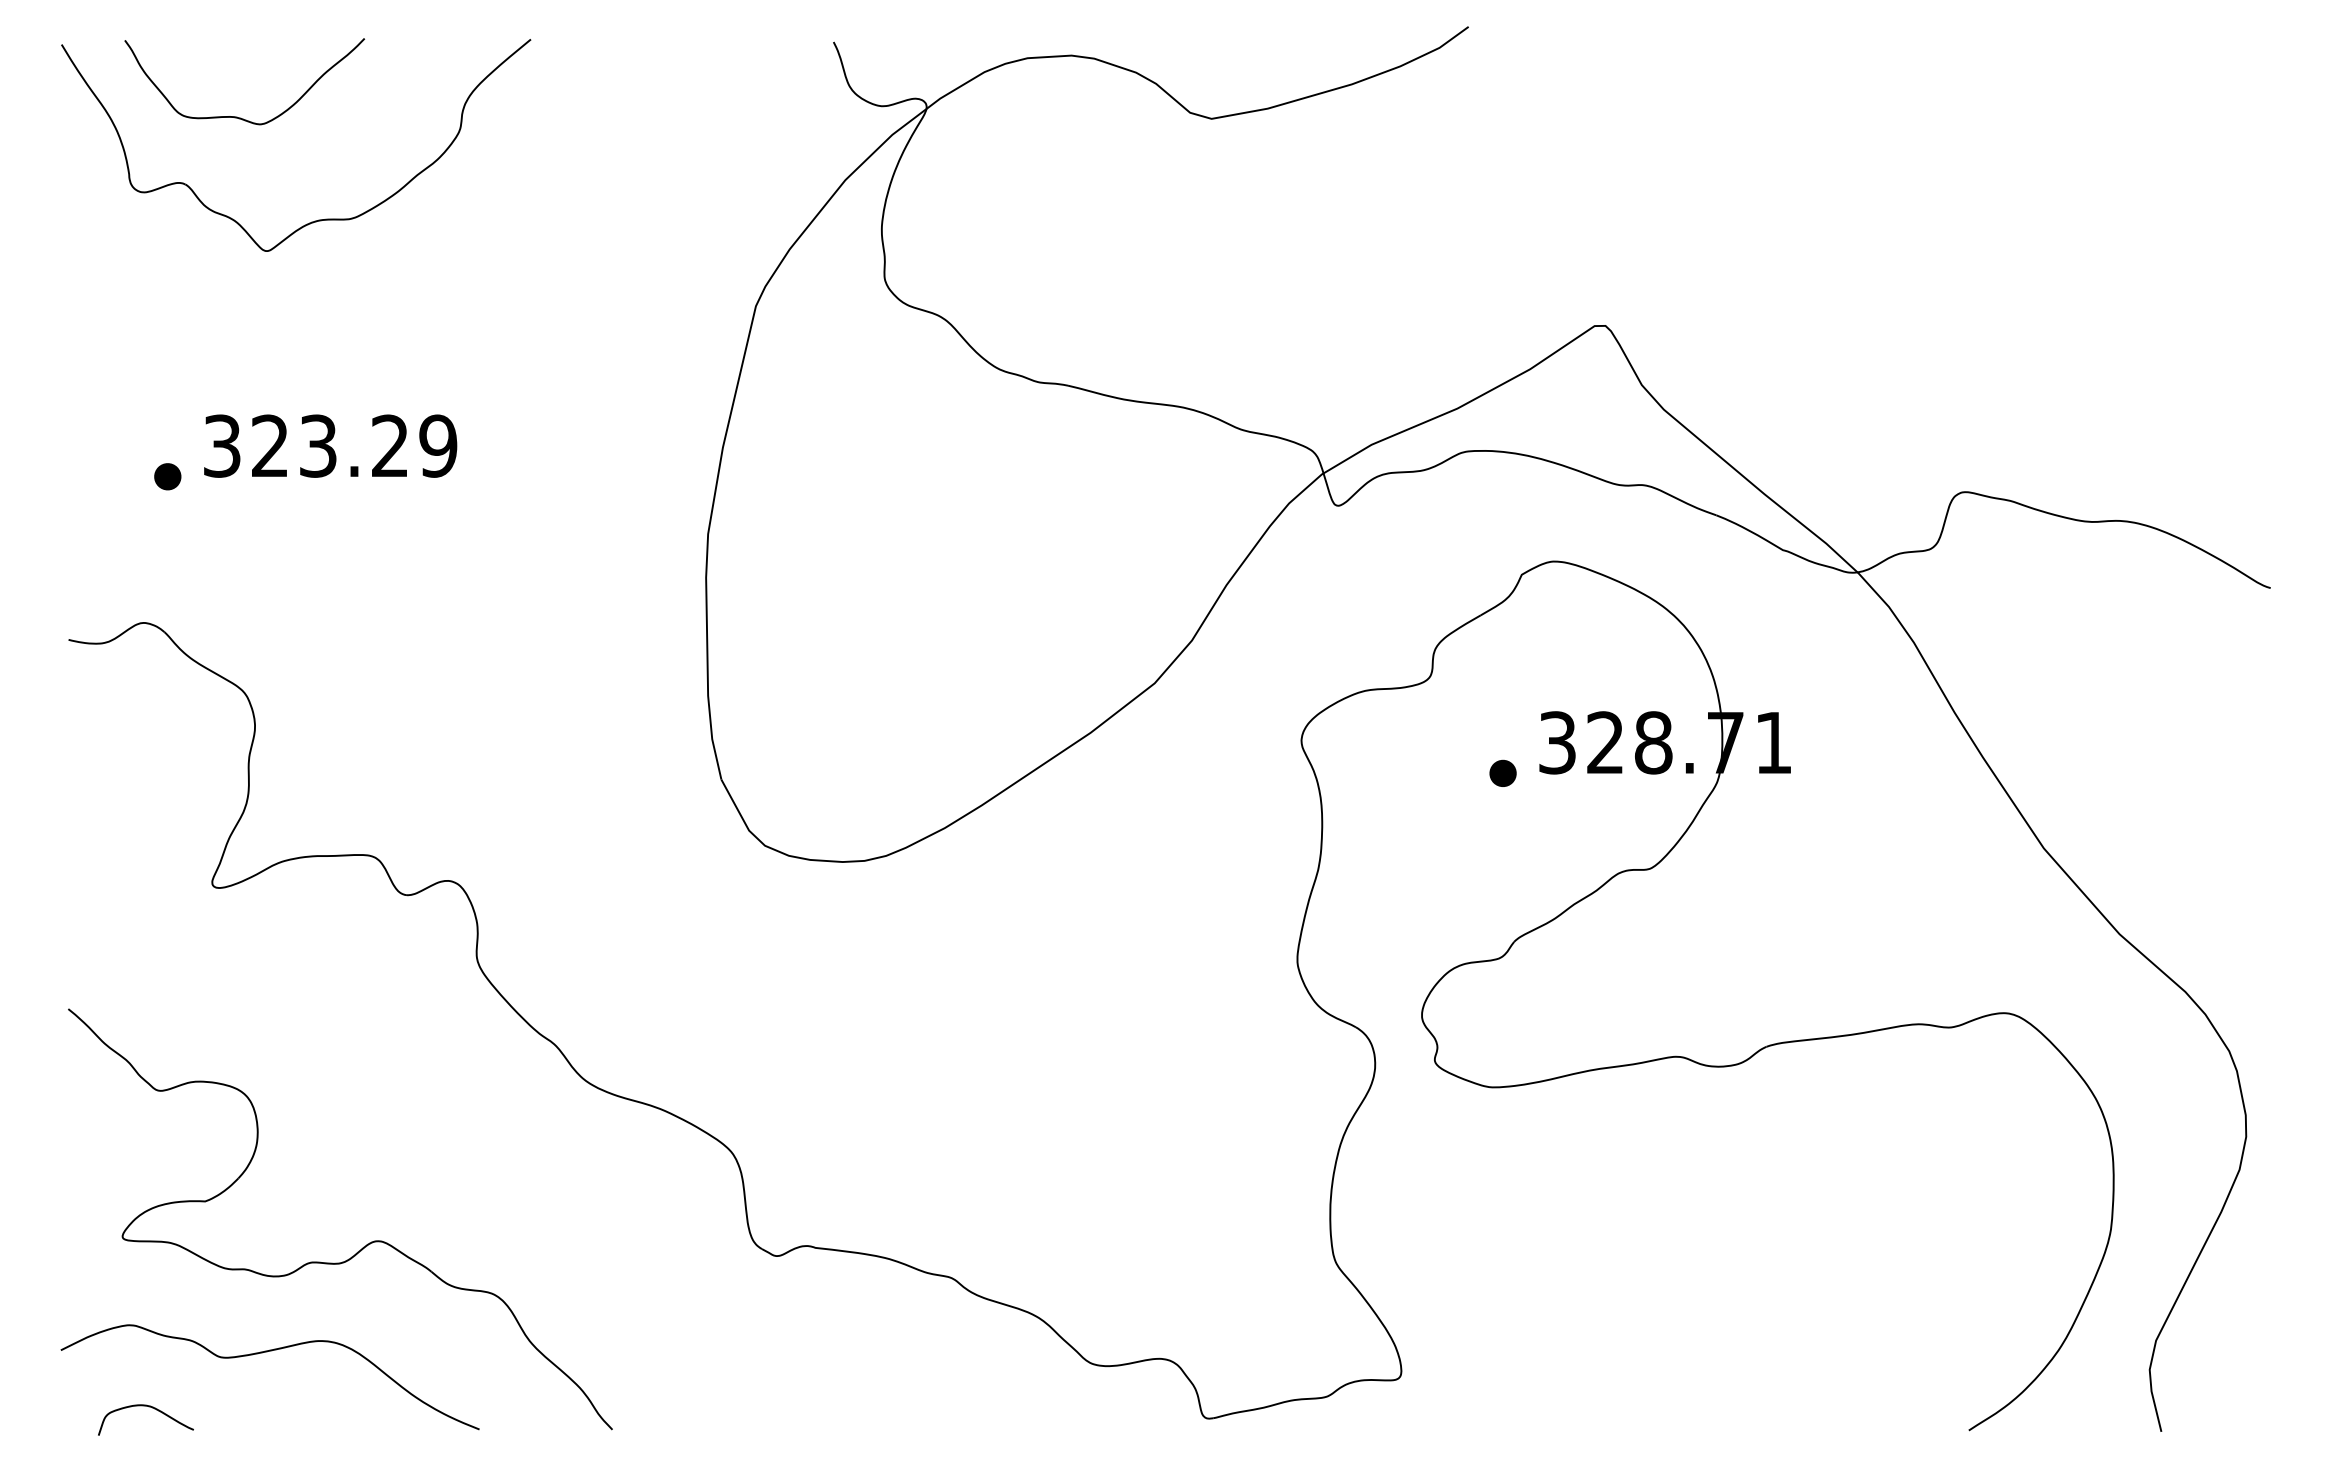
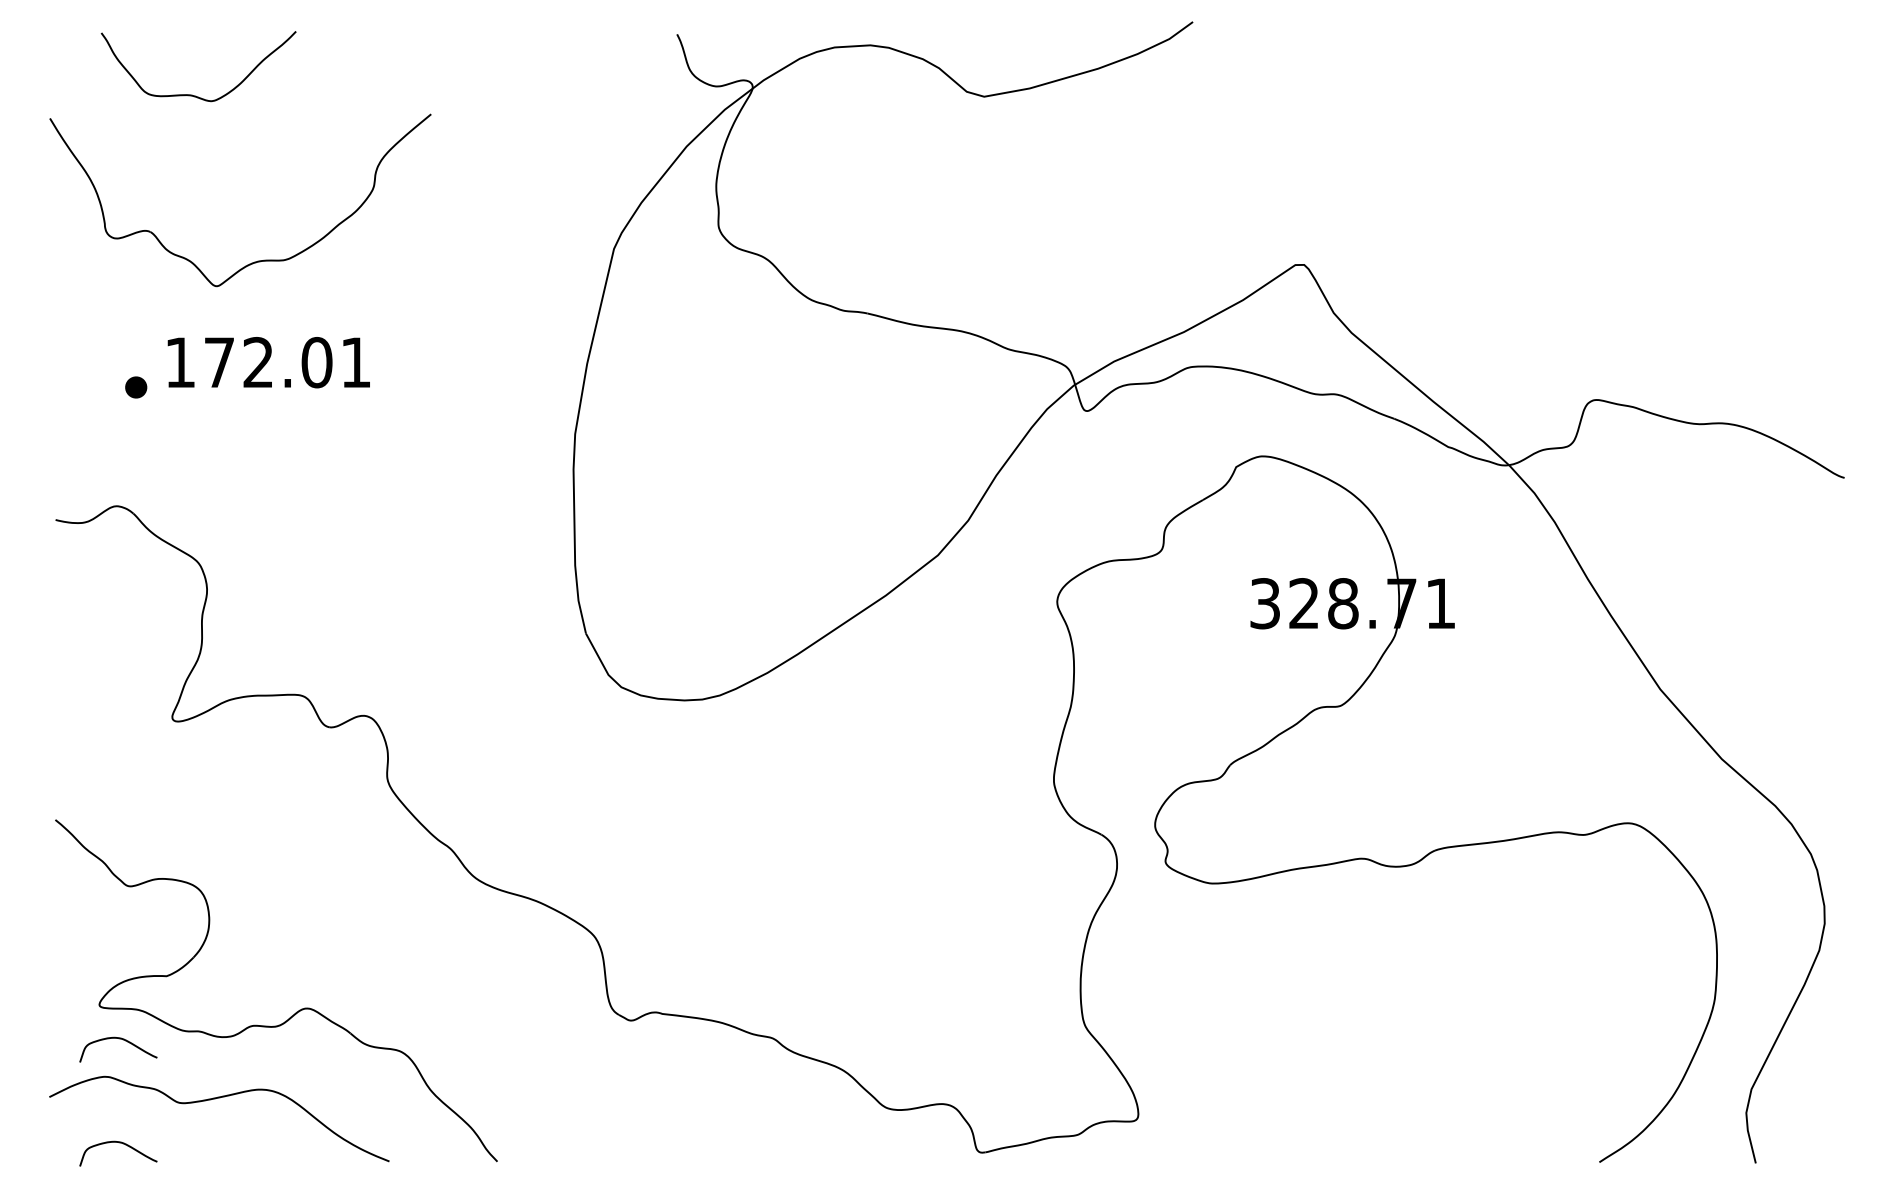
part: (314, 220) -> (255, 261), moved
text: (330, 445) -> (268, 362), 323.29 -> 172.01
part: (1502, 772) -> (1220, 627), removed
curve: (149, 1279) -> (121, 1039), added

